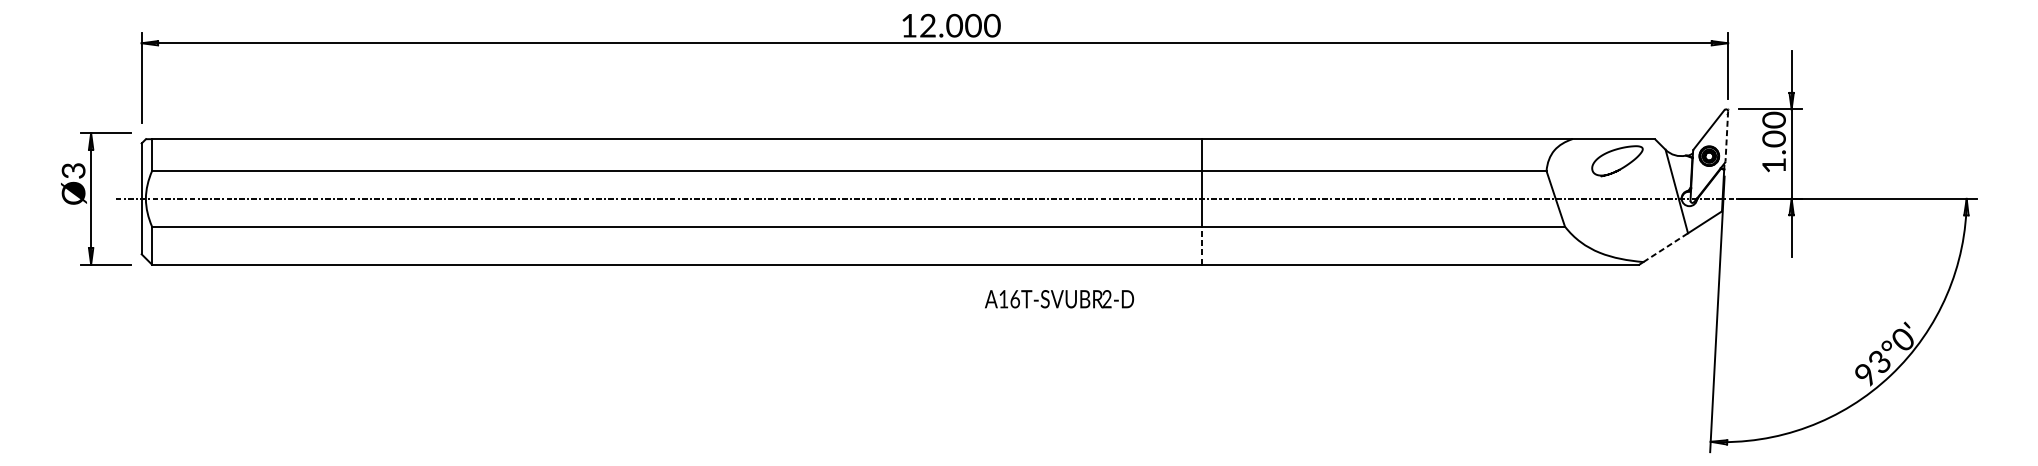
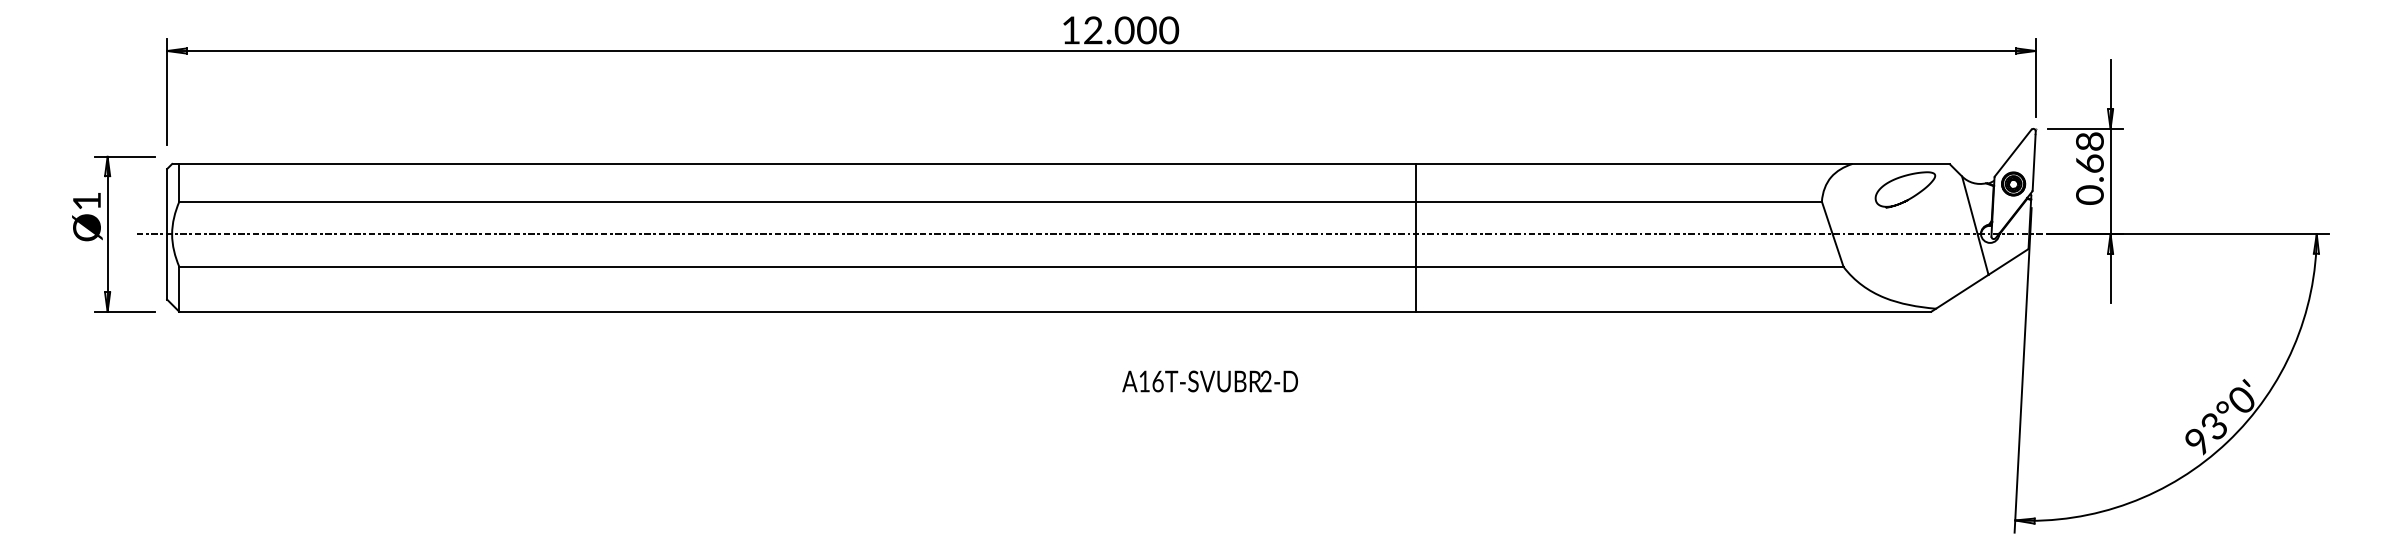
line: (1727, 137) -> (2034, 161), dashed -> solid
text: (1773, 142) -> (2089, 167), 1.00 -> 0.68
text: (73, 171) -> (86, 201), Ø3 -> Ø1
line: (1201, 244) -> (1415, 288), dashed -> solid
line: (1665, 247) -> (1962, 291), dashed -> solid
text: (1058, 299) -> (1209, 381), moved

